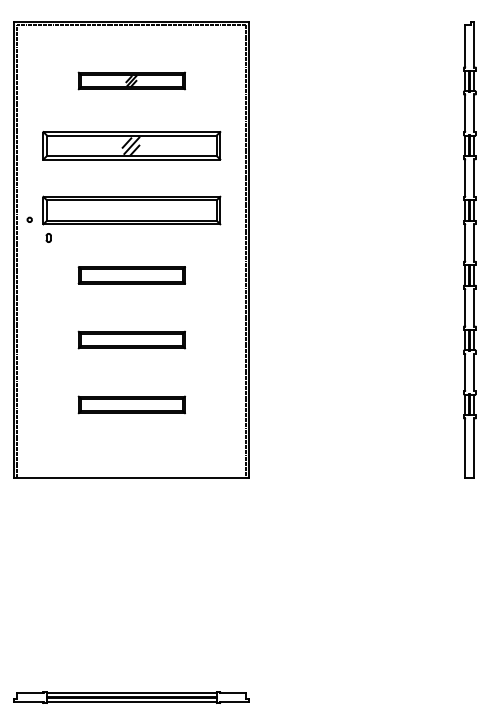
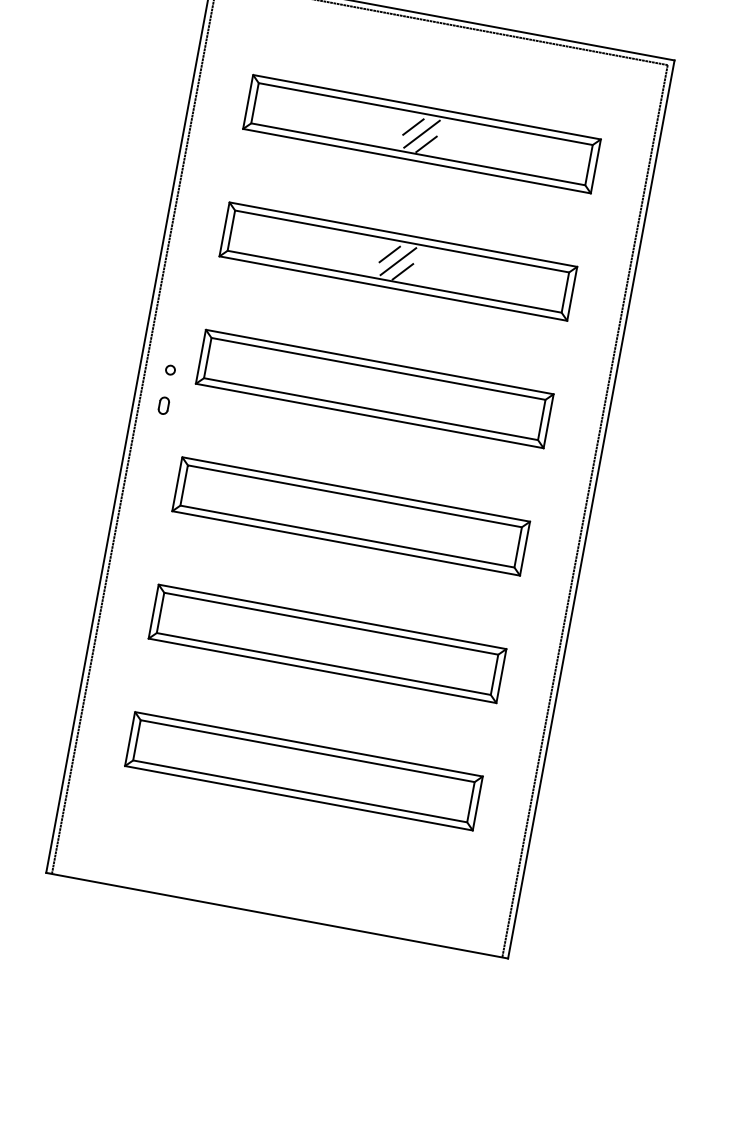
part: (131, 80) -> (421, 133), size x1.67
part: (48, 237) -> (163, 404), moved
part: (131, 275) -> (350, 516), size x1.67
part: (131, 339) -> (327, 642), size x1.67
part: (131, 404) -> (303, 770), size x1.67

